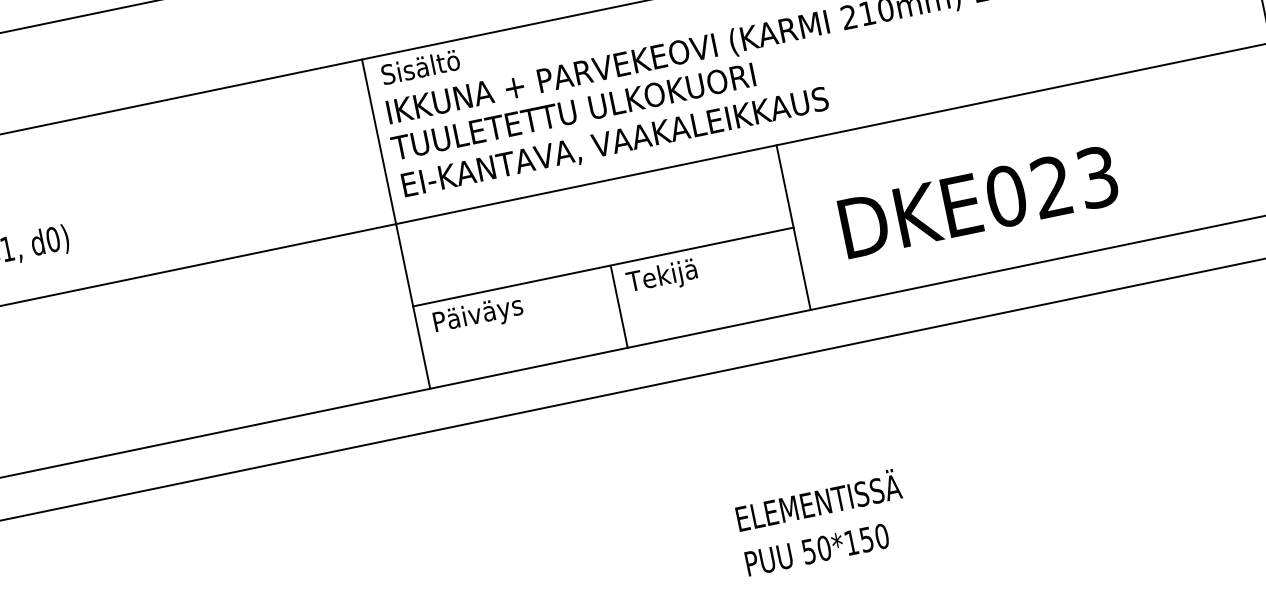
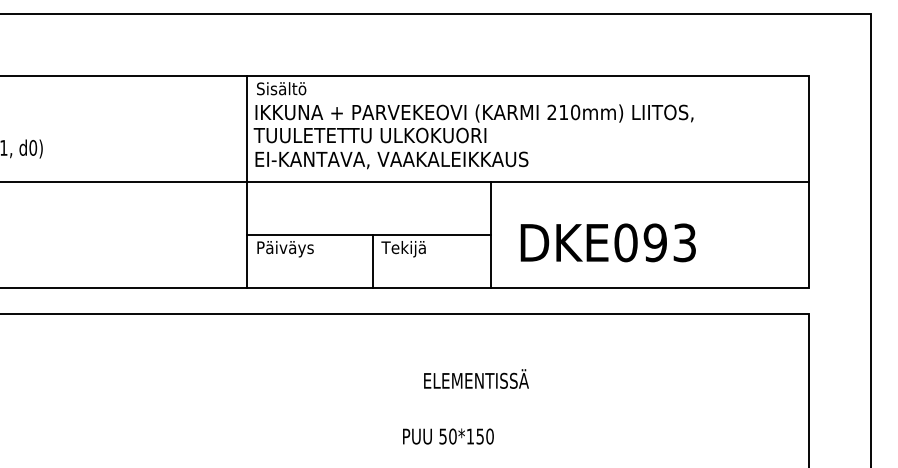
text: (1050, 186) -> (654, 242), DKE023 -> DKE093
text: (818, 499) -> (476, 378), moved
text: (817, 549) -> (448, 436), moved

